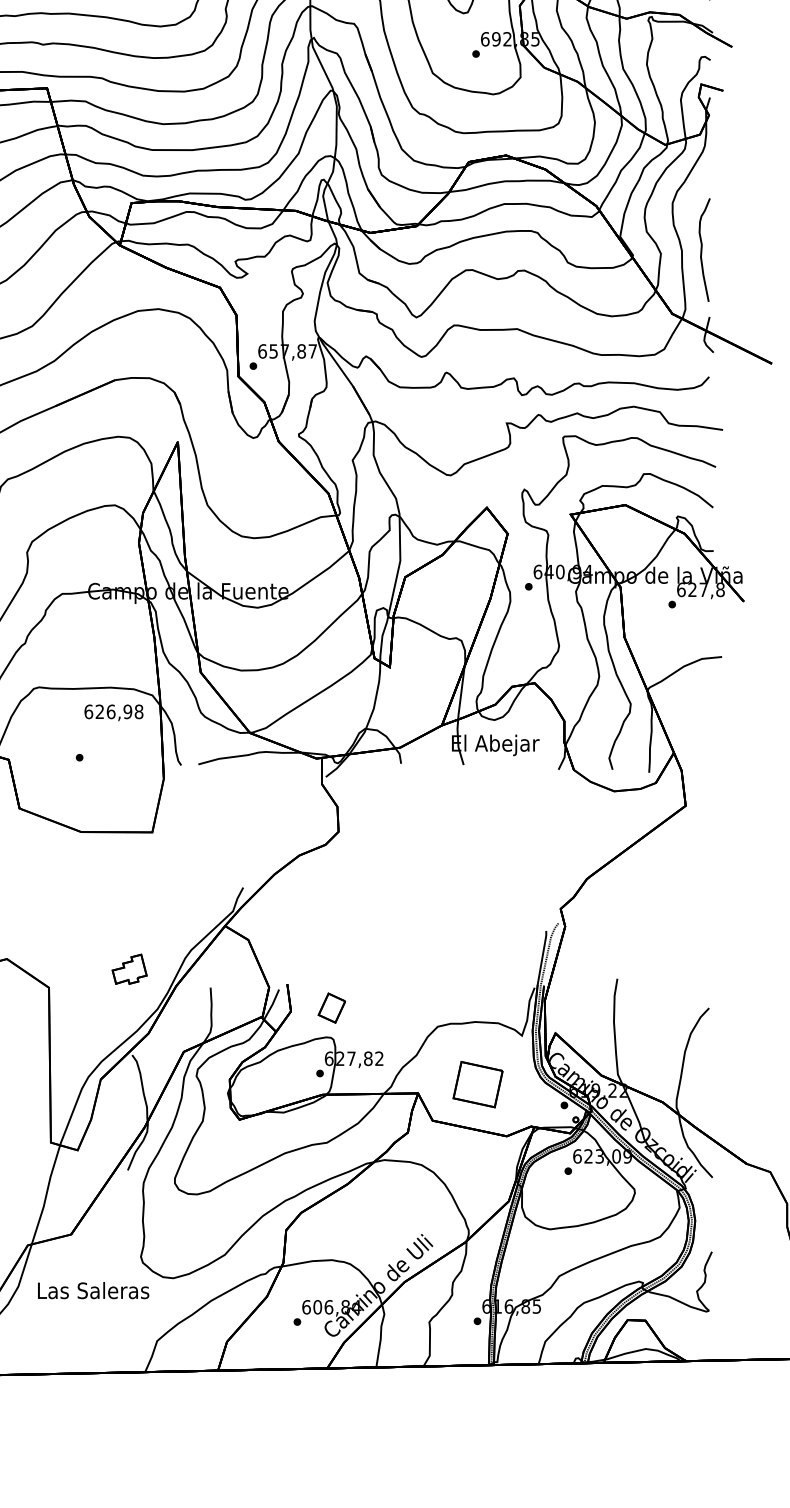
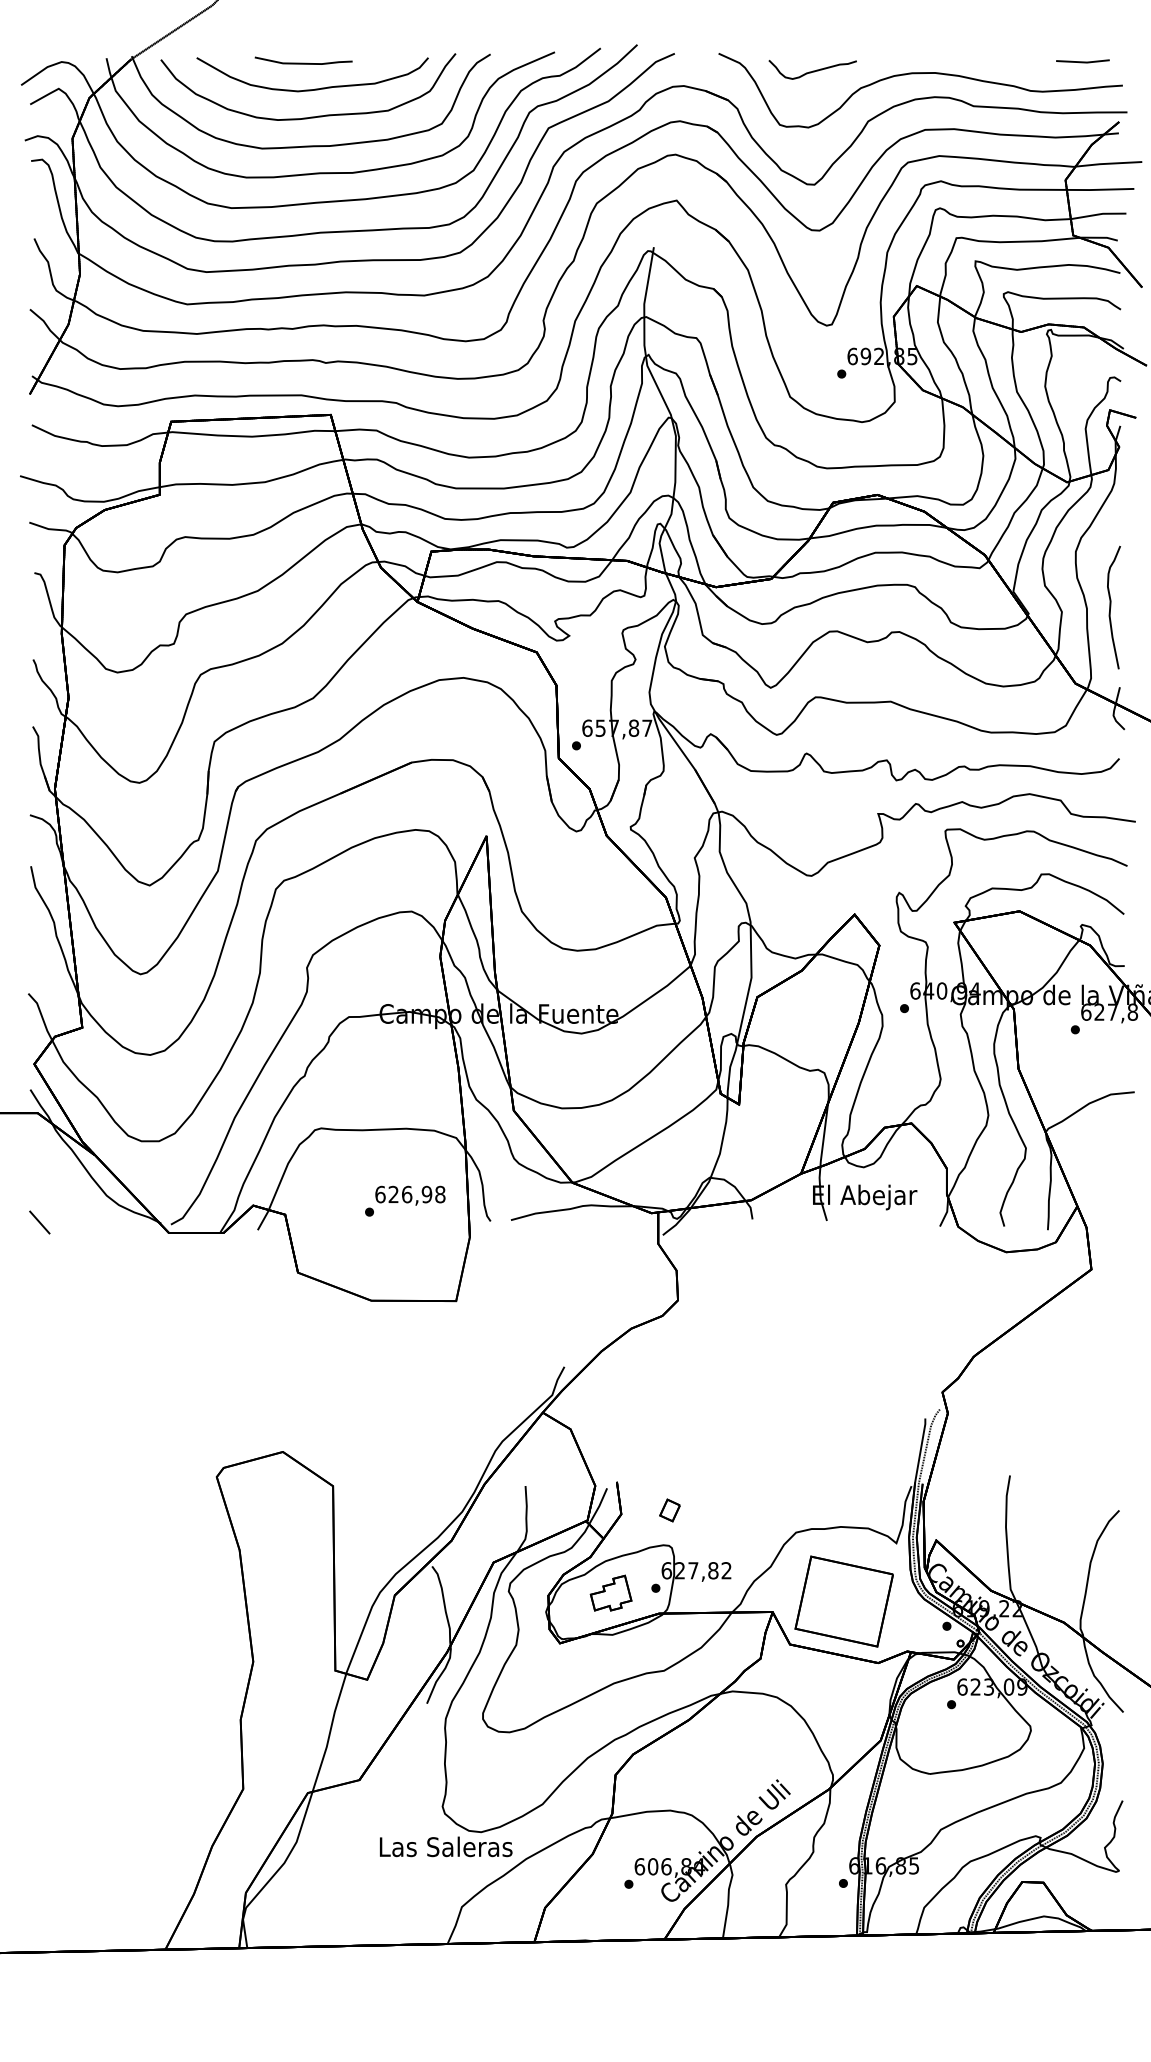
text: (114, 712) -> (410, 1195), moved
part: (129, 968) -> (610, 1592), moved
part: (331, 1008) -> (669, 1510), size x0.62
part: (477, 1084) -> (843, 1601), size x1.67
text: (93, 1290) -> (446, 1846), moved

